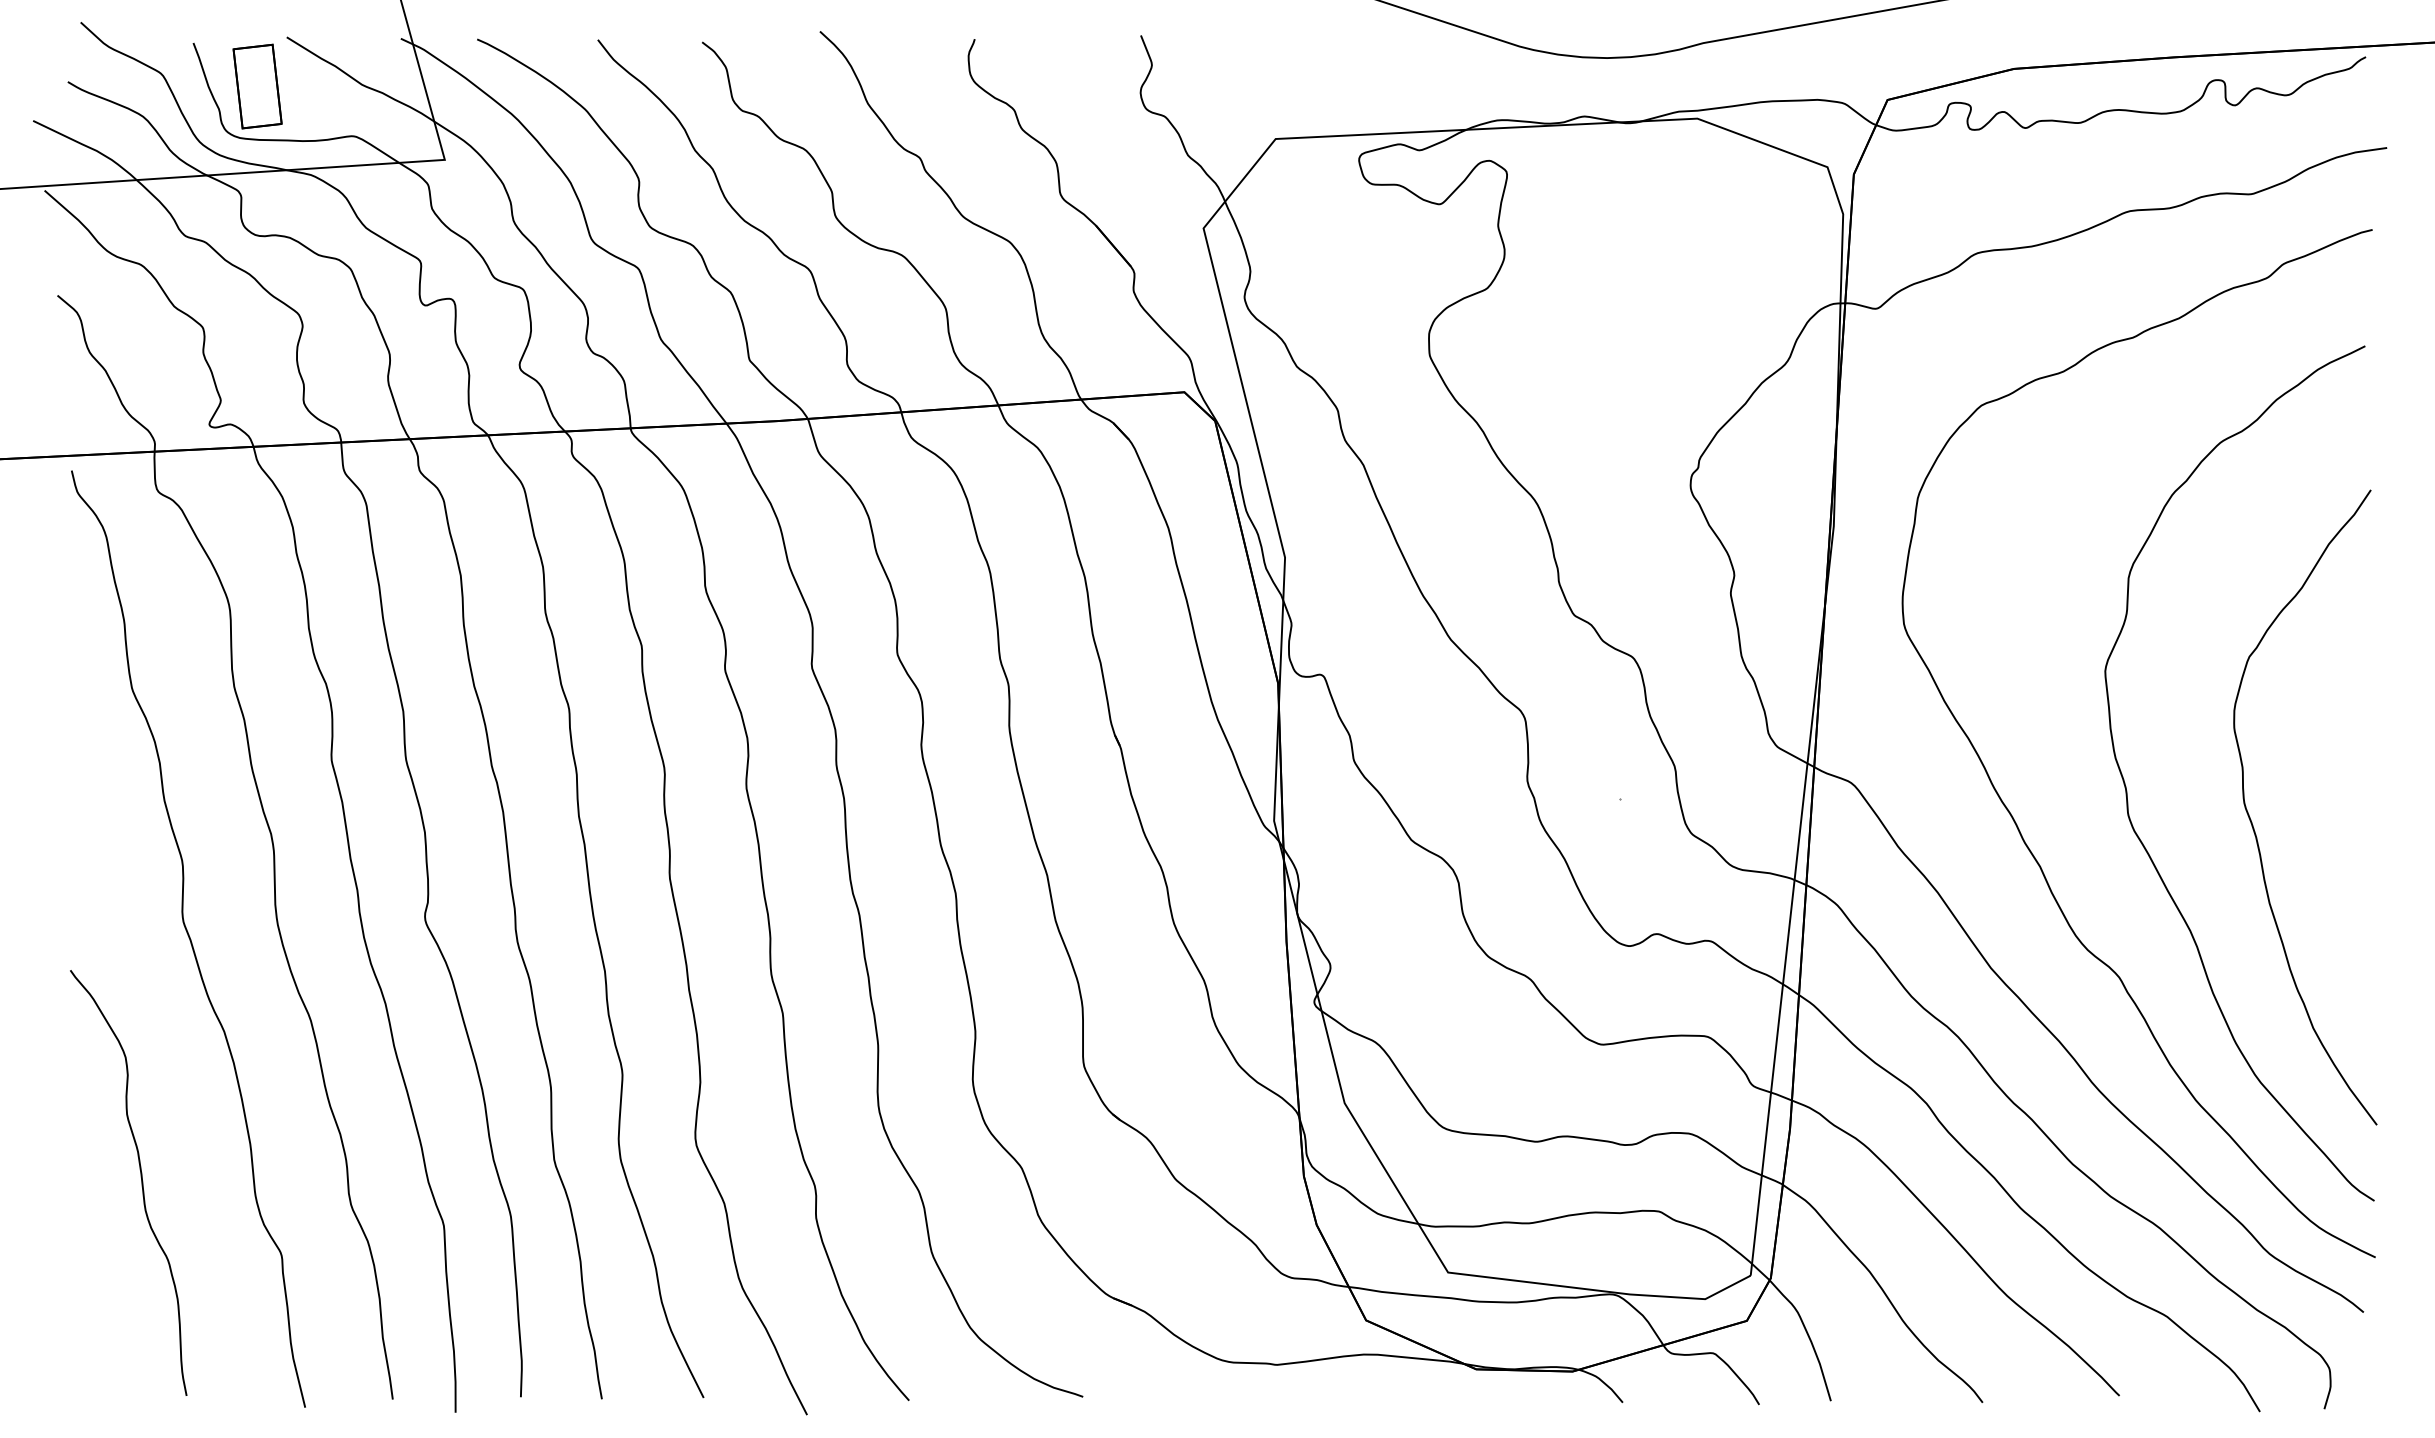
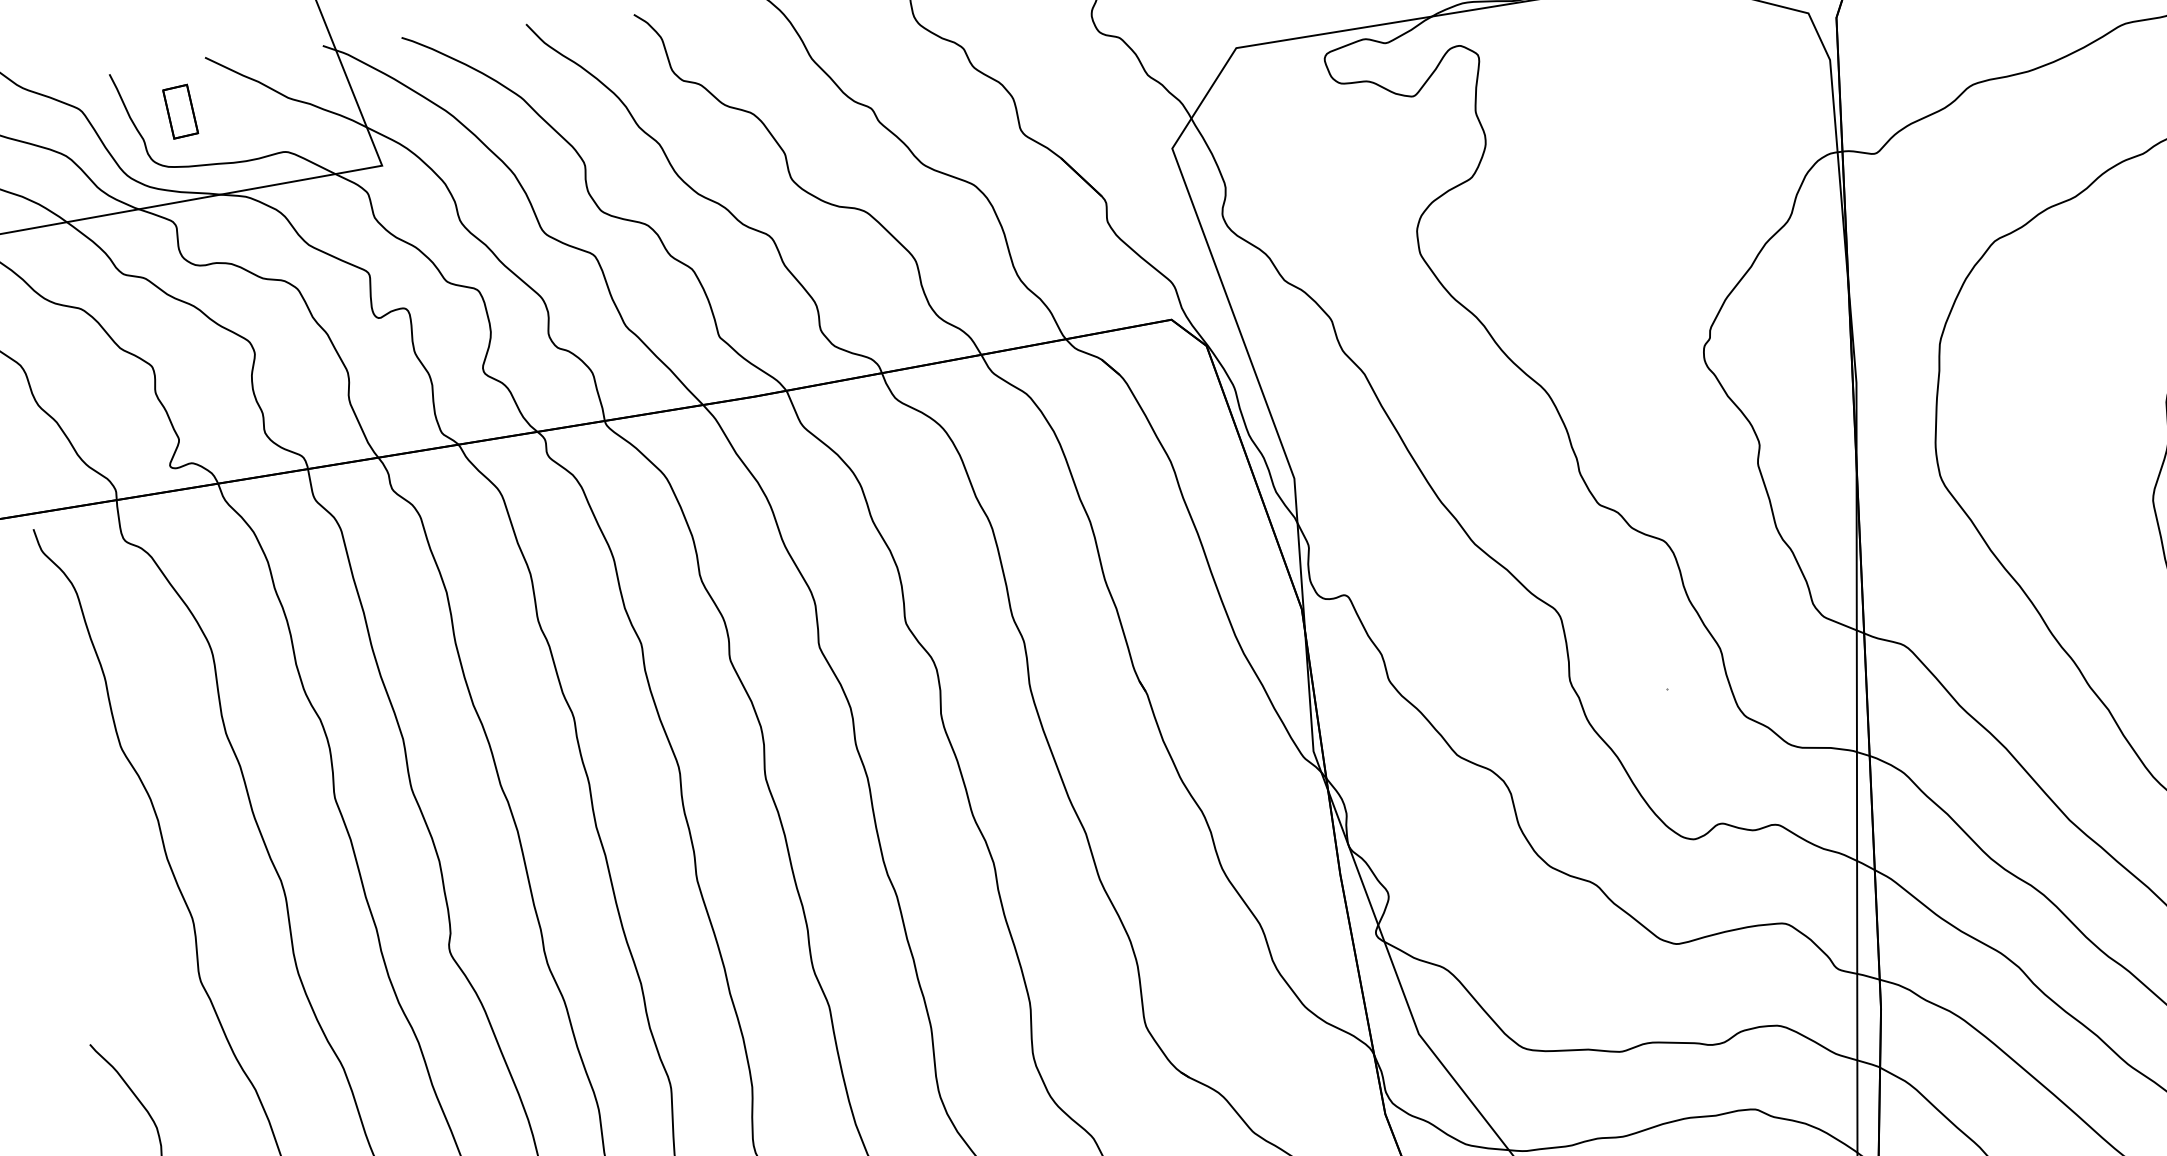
part: (257, 86) -> (180, 111), size x0.6

